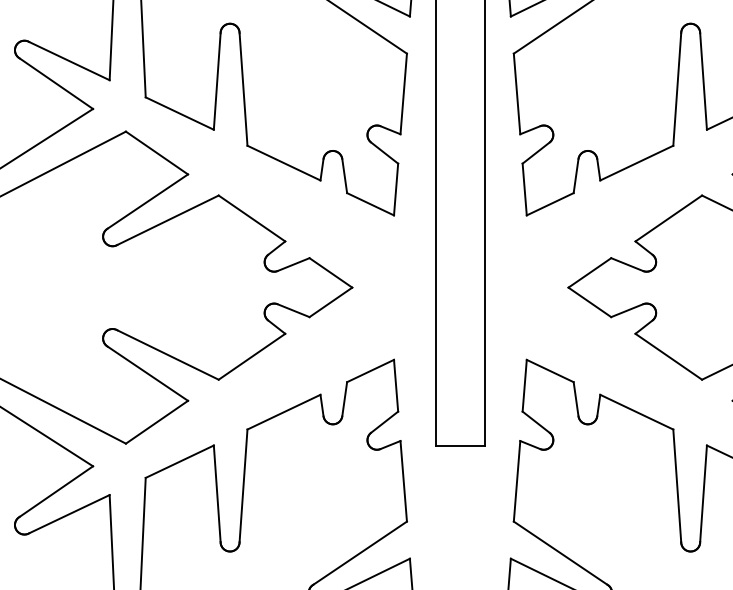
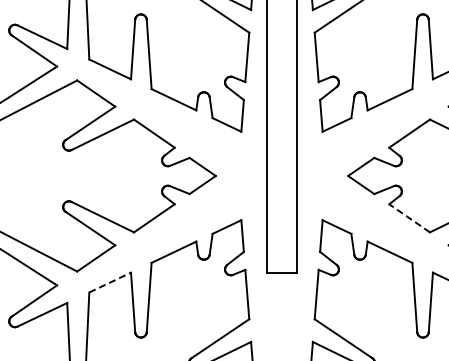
line: (668, 357) -> (409, 218), solid -> dashed
line: (180, 461) -> (110, 282), solid -> dashed

